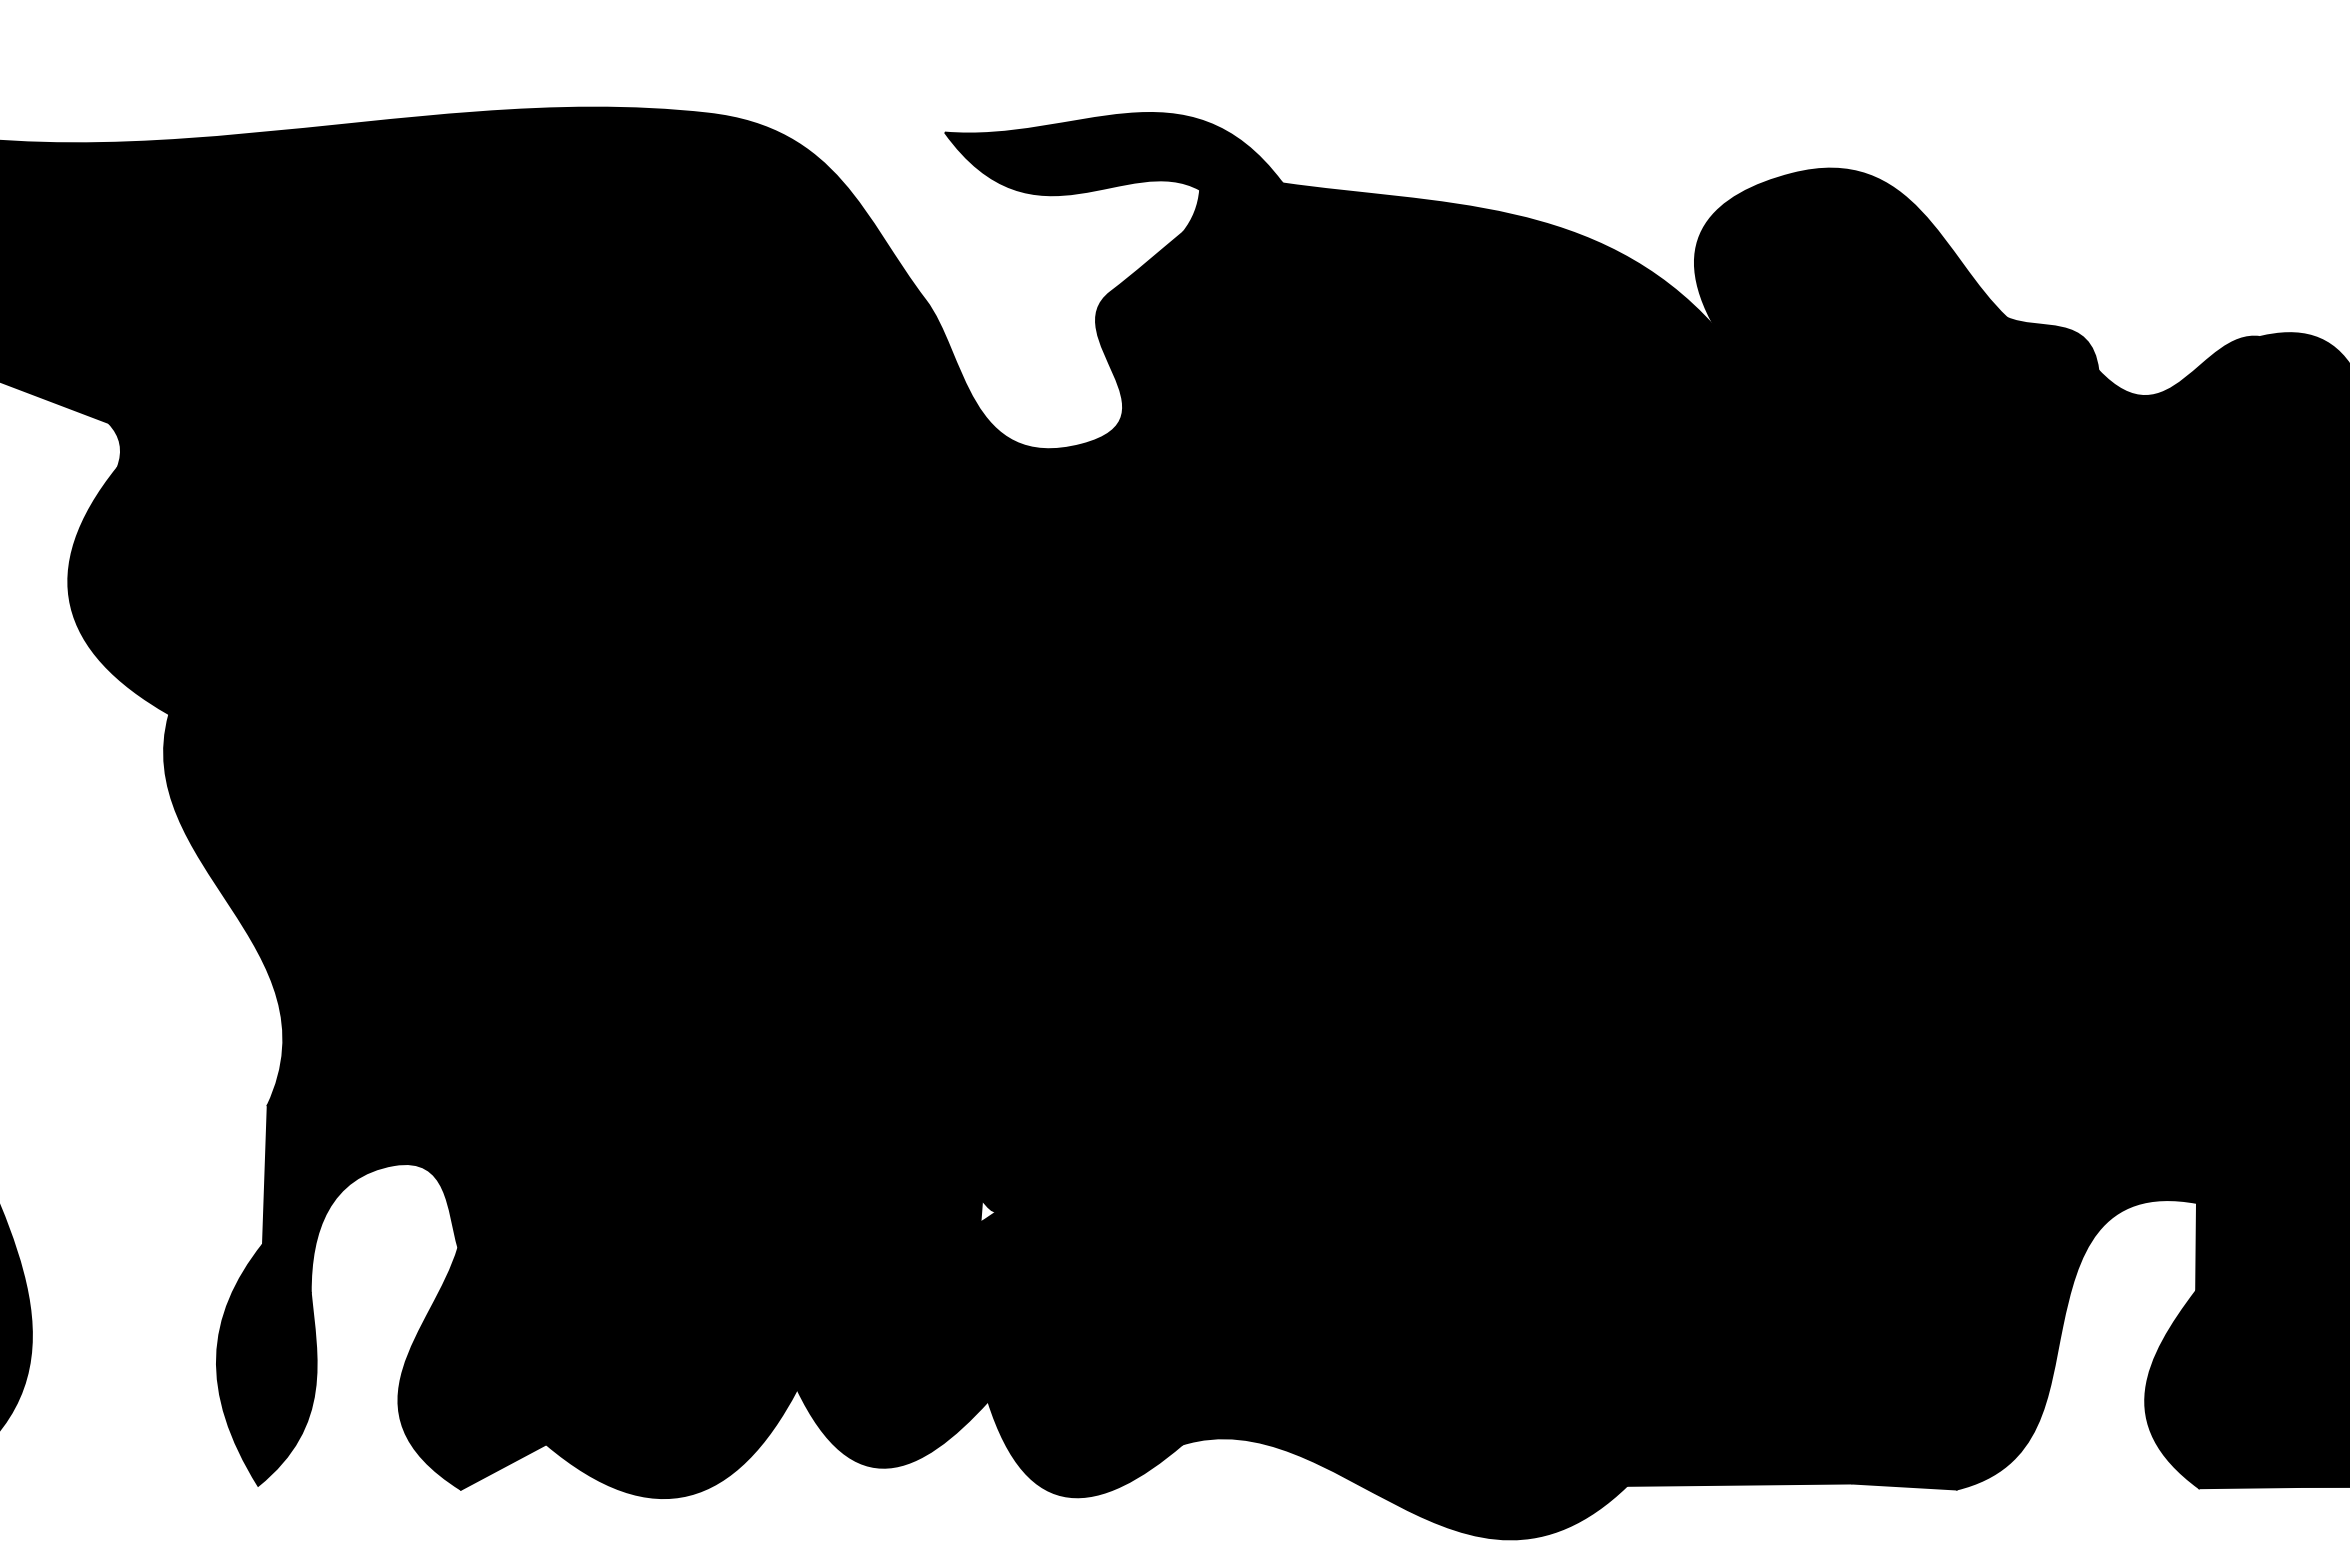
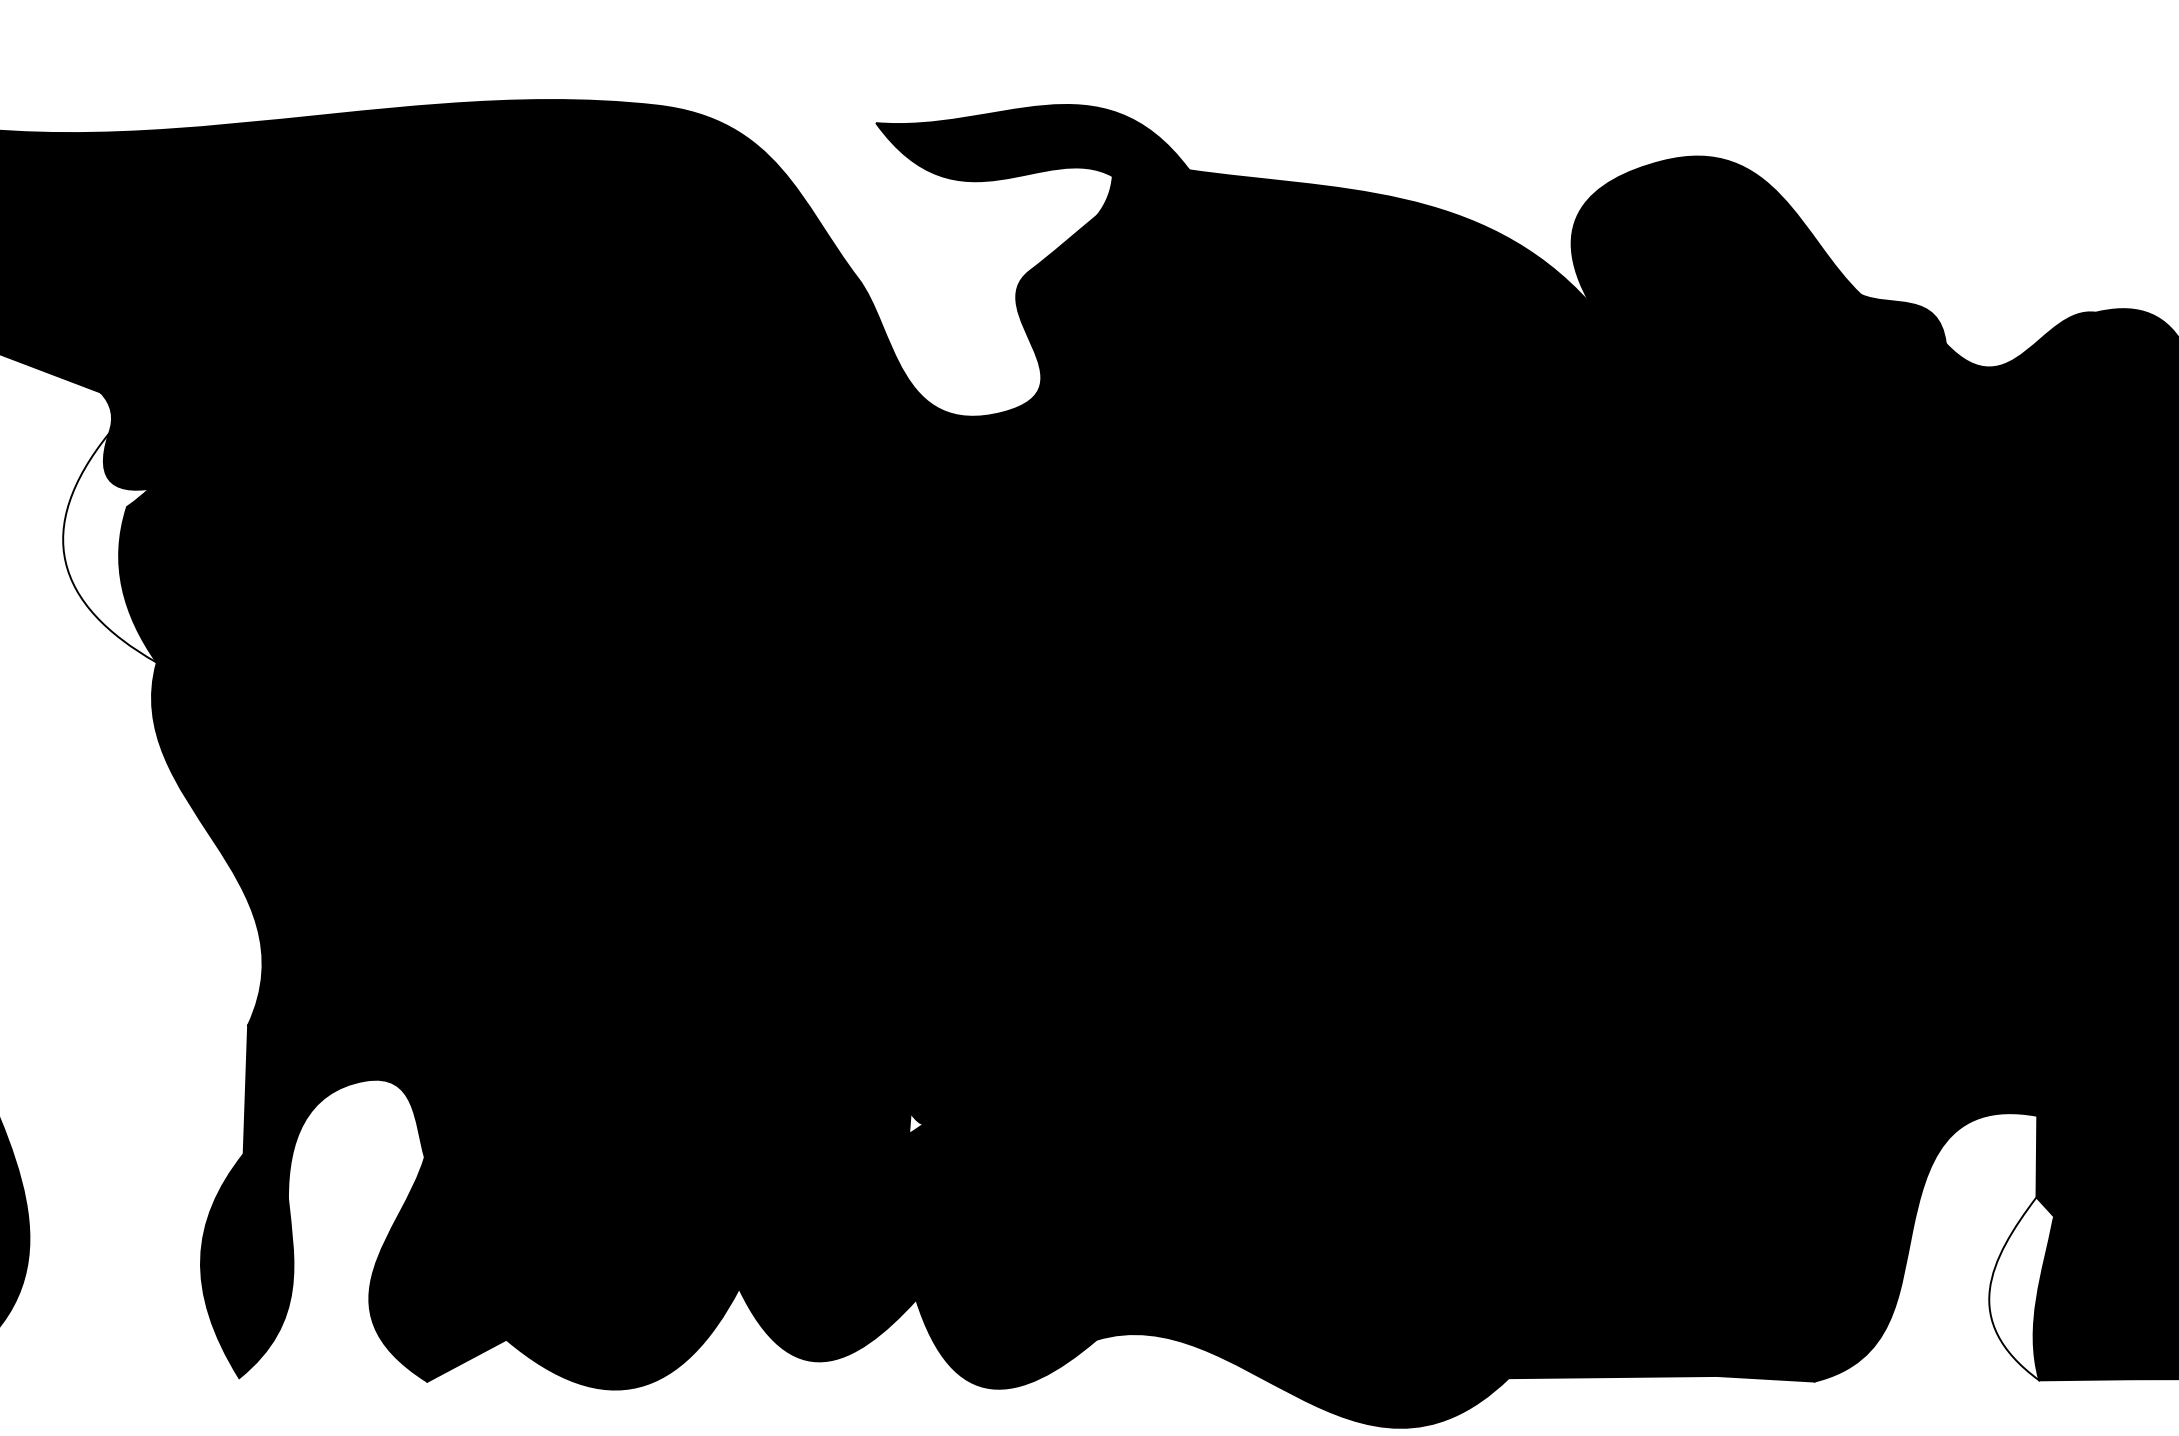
fill: (120, 590) -> (111, 547), removed
fill: (2194, 1389) -> (2034, 1288), removed

